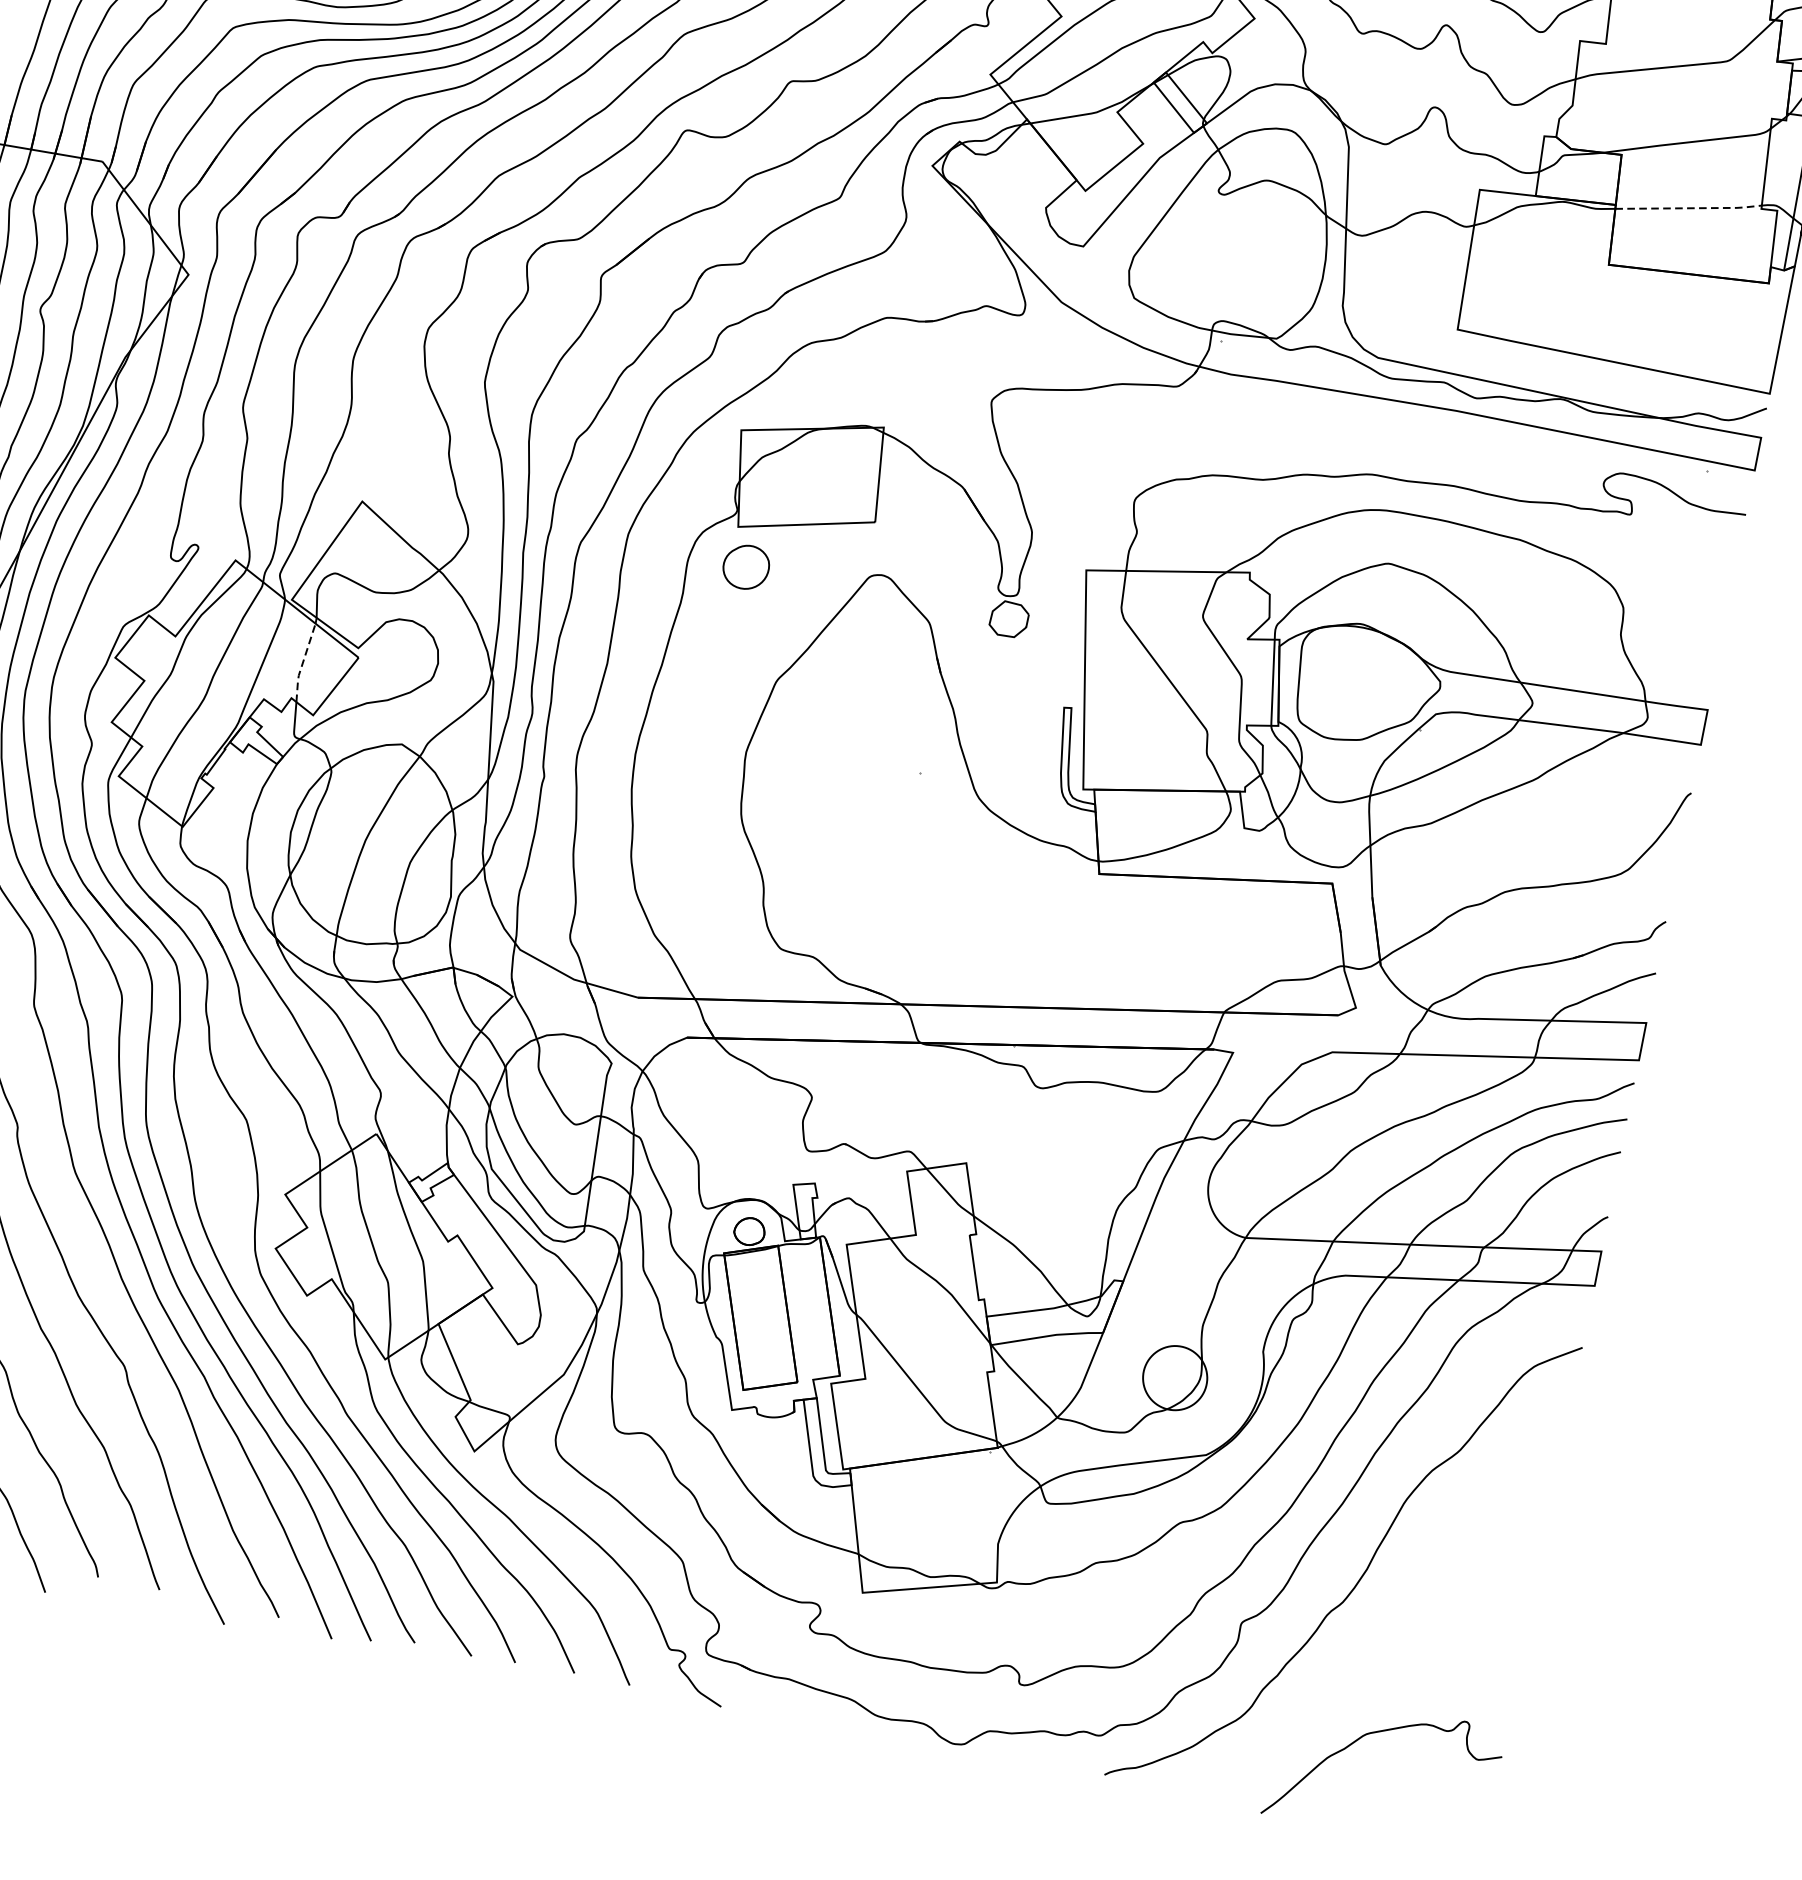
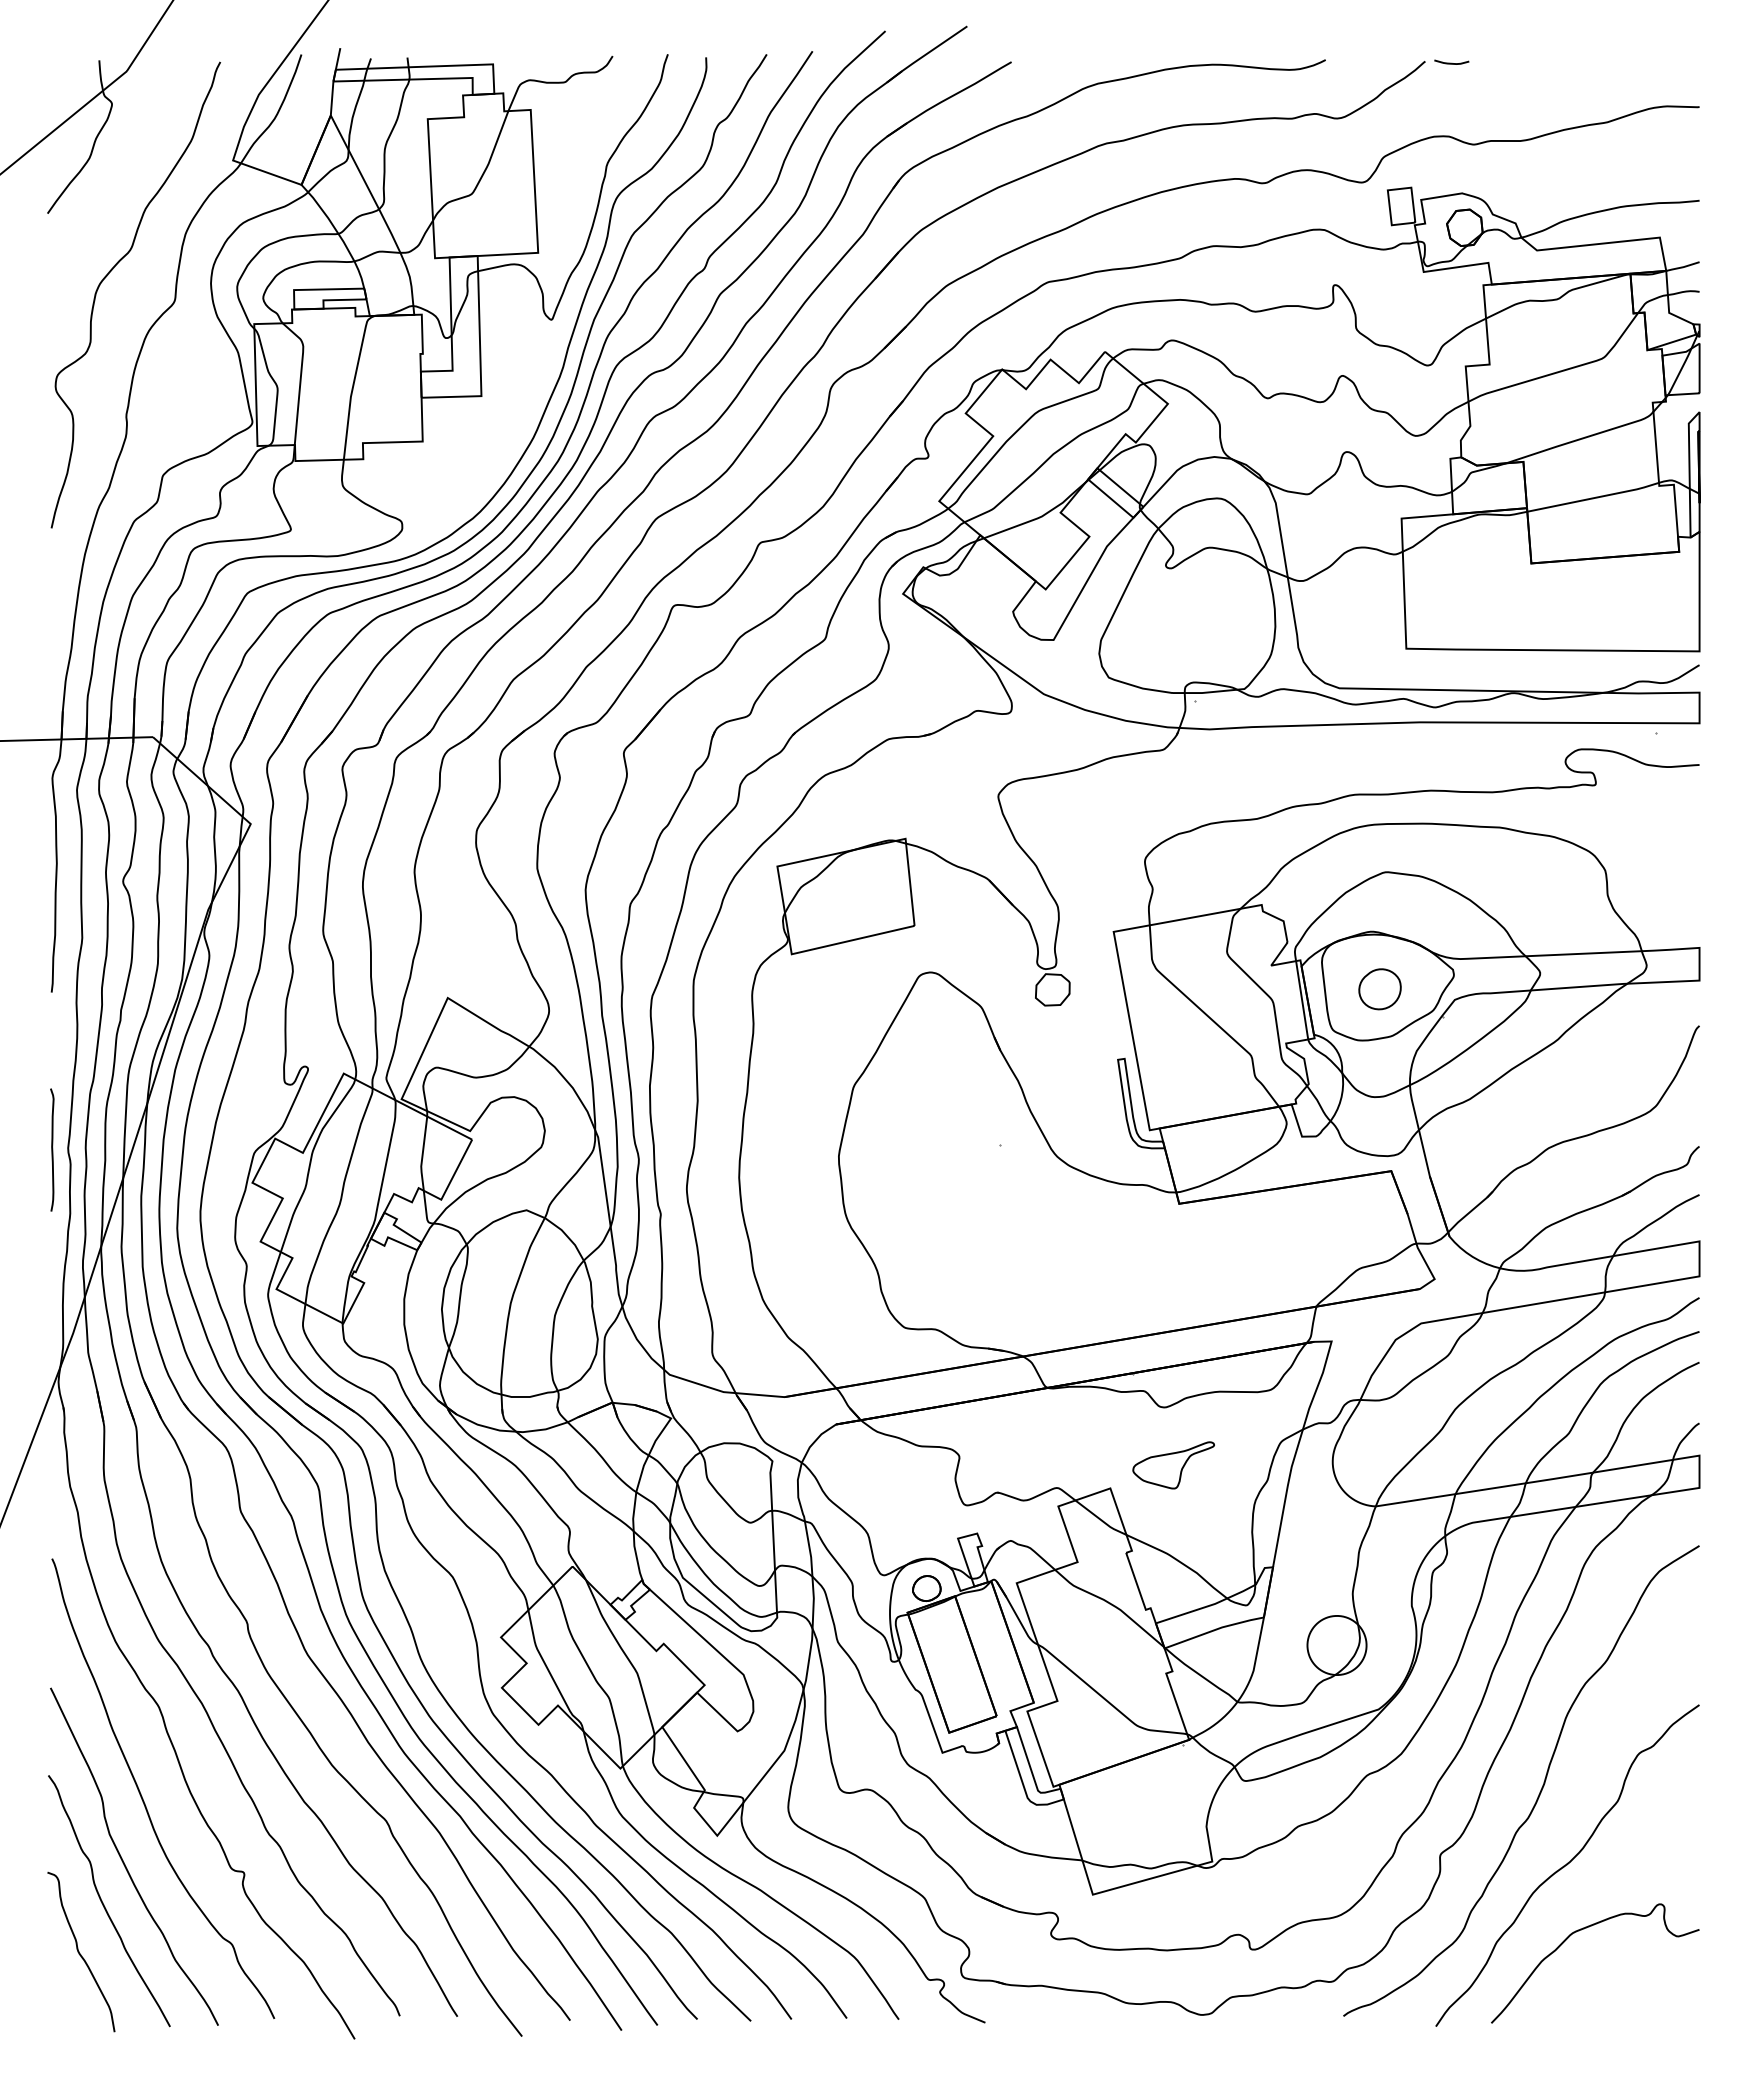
line: (1689, 207) -> (1594, 497), dashed -> solid
part: (745, 567) -> (1379, 989), moved
line: (302, 663) -> (422, 1154), dashed -> solid
part: (1038, 1151) -> (1173, 1465), added
curve: (1374, 1660) -> (1567, 1865), added

